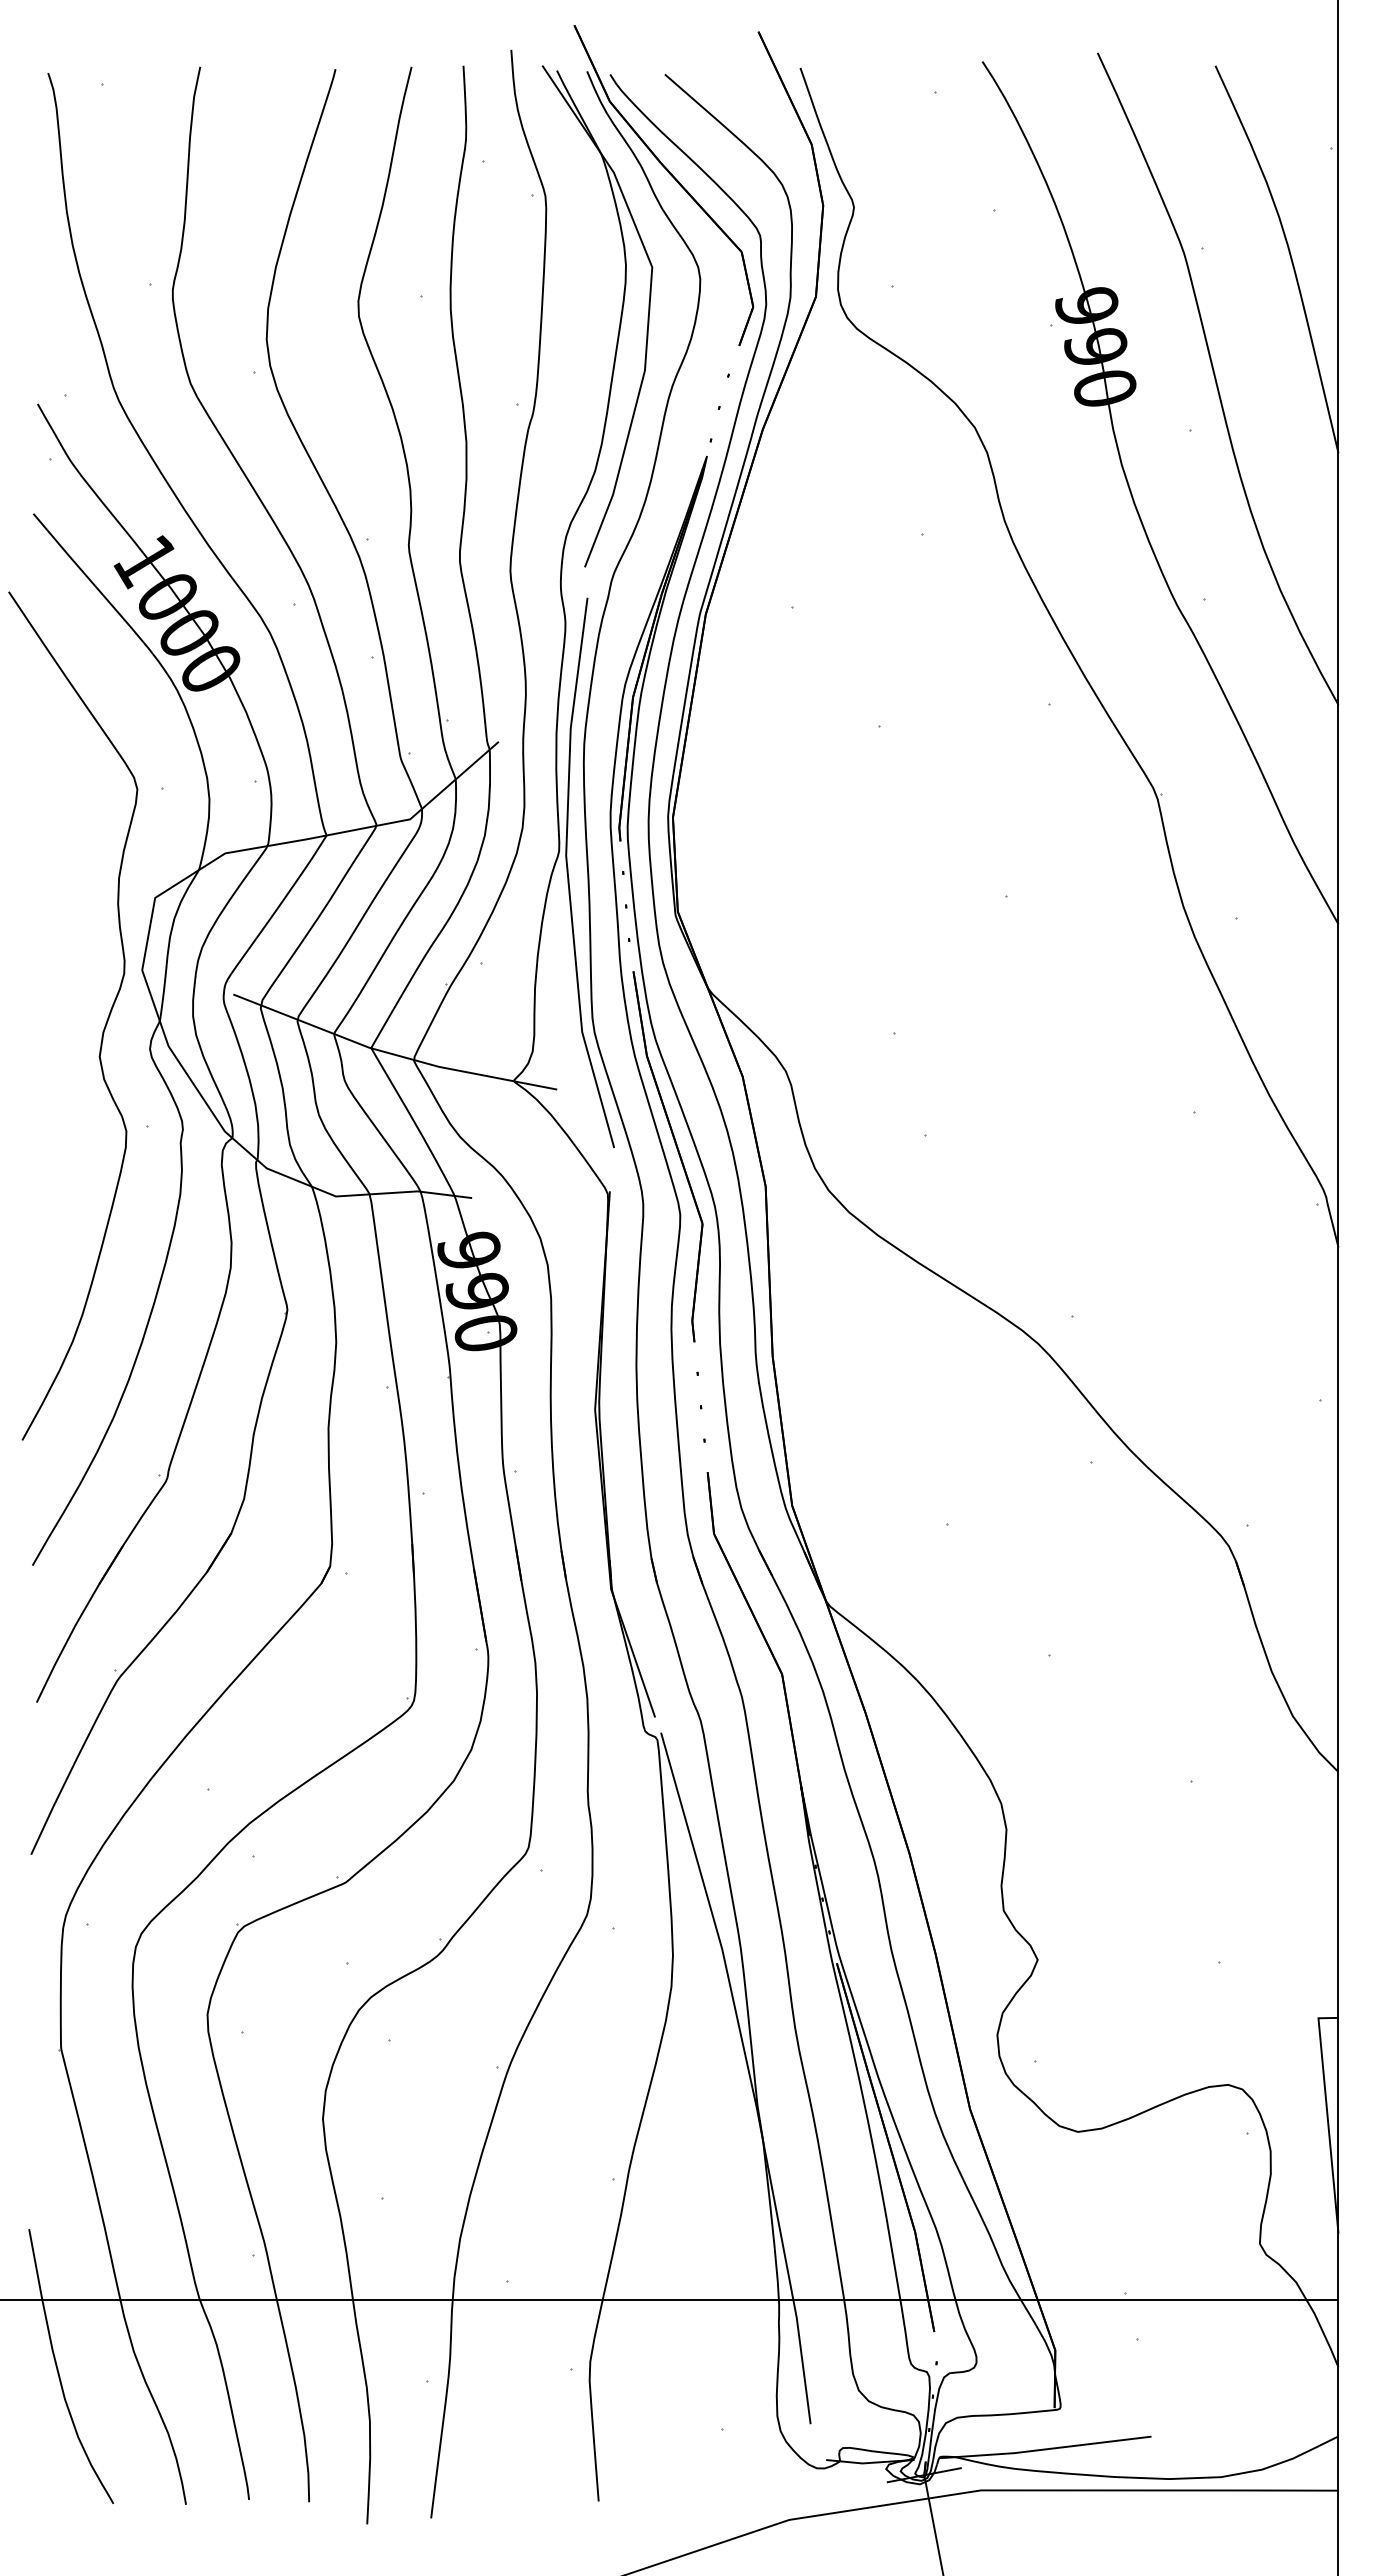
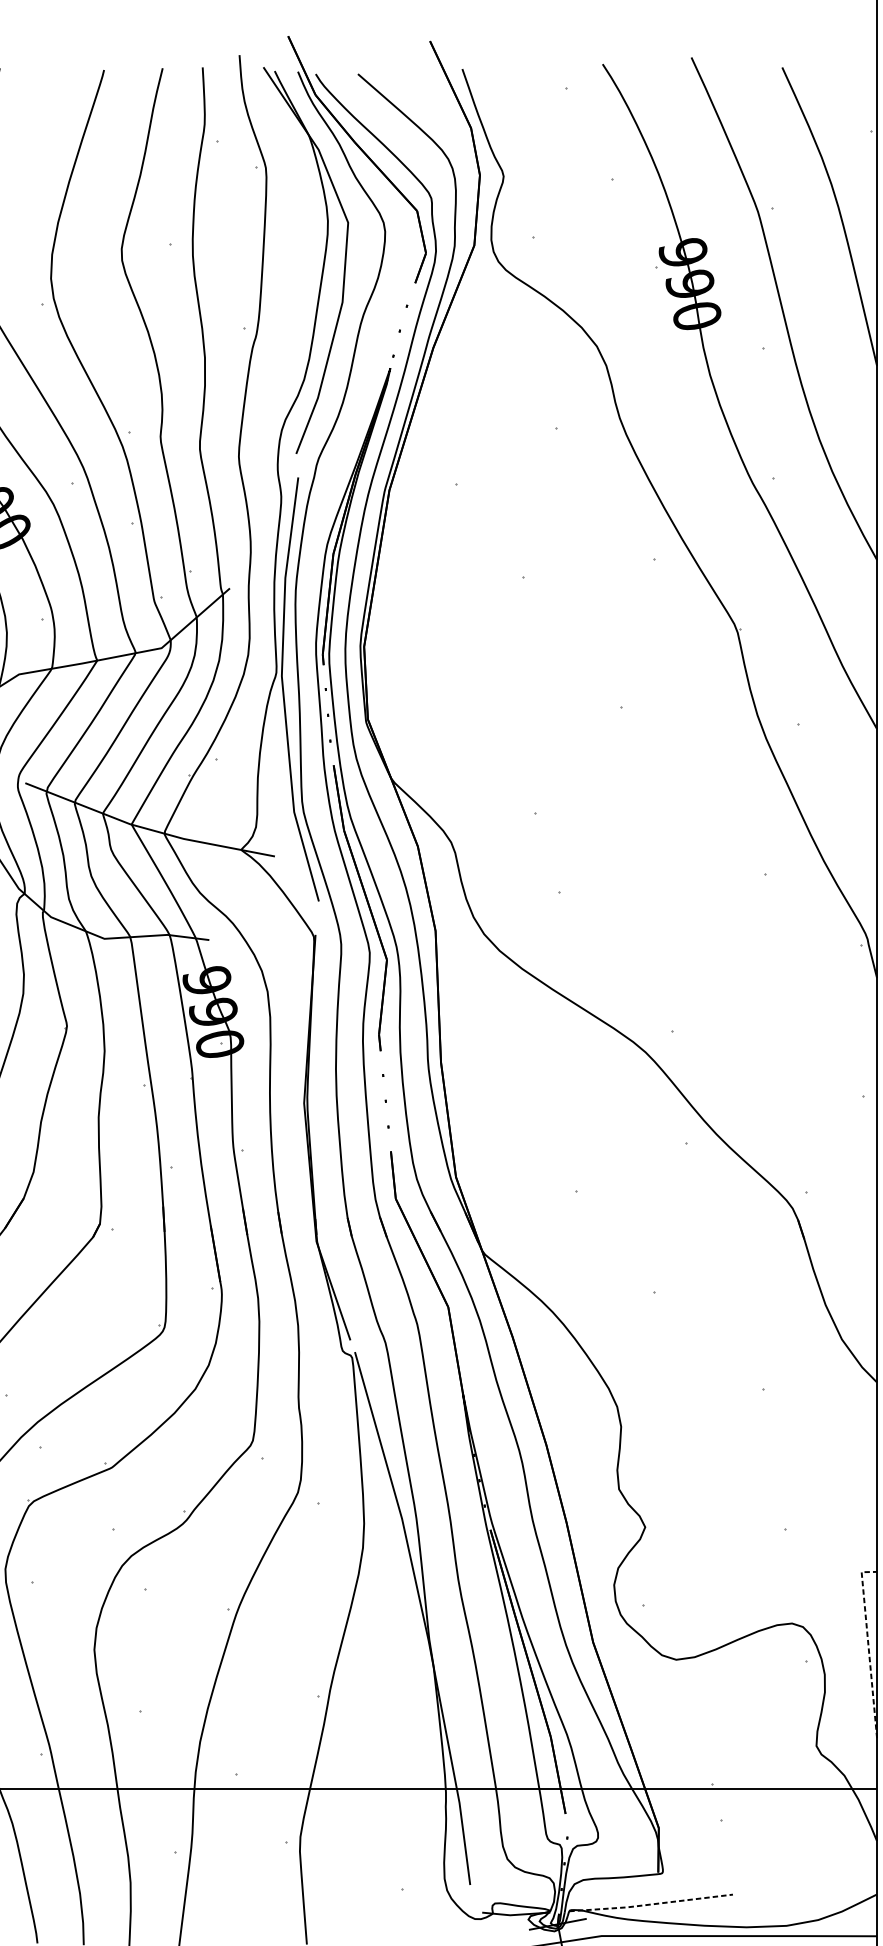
line: (1327, 2114) -> (868, 1646), solid -> dashed
line: (1045, 2449) -> (651, 1904), solid -> dashed

